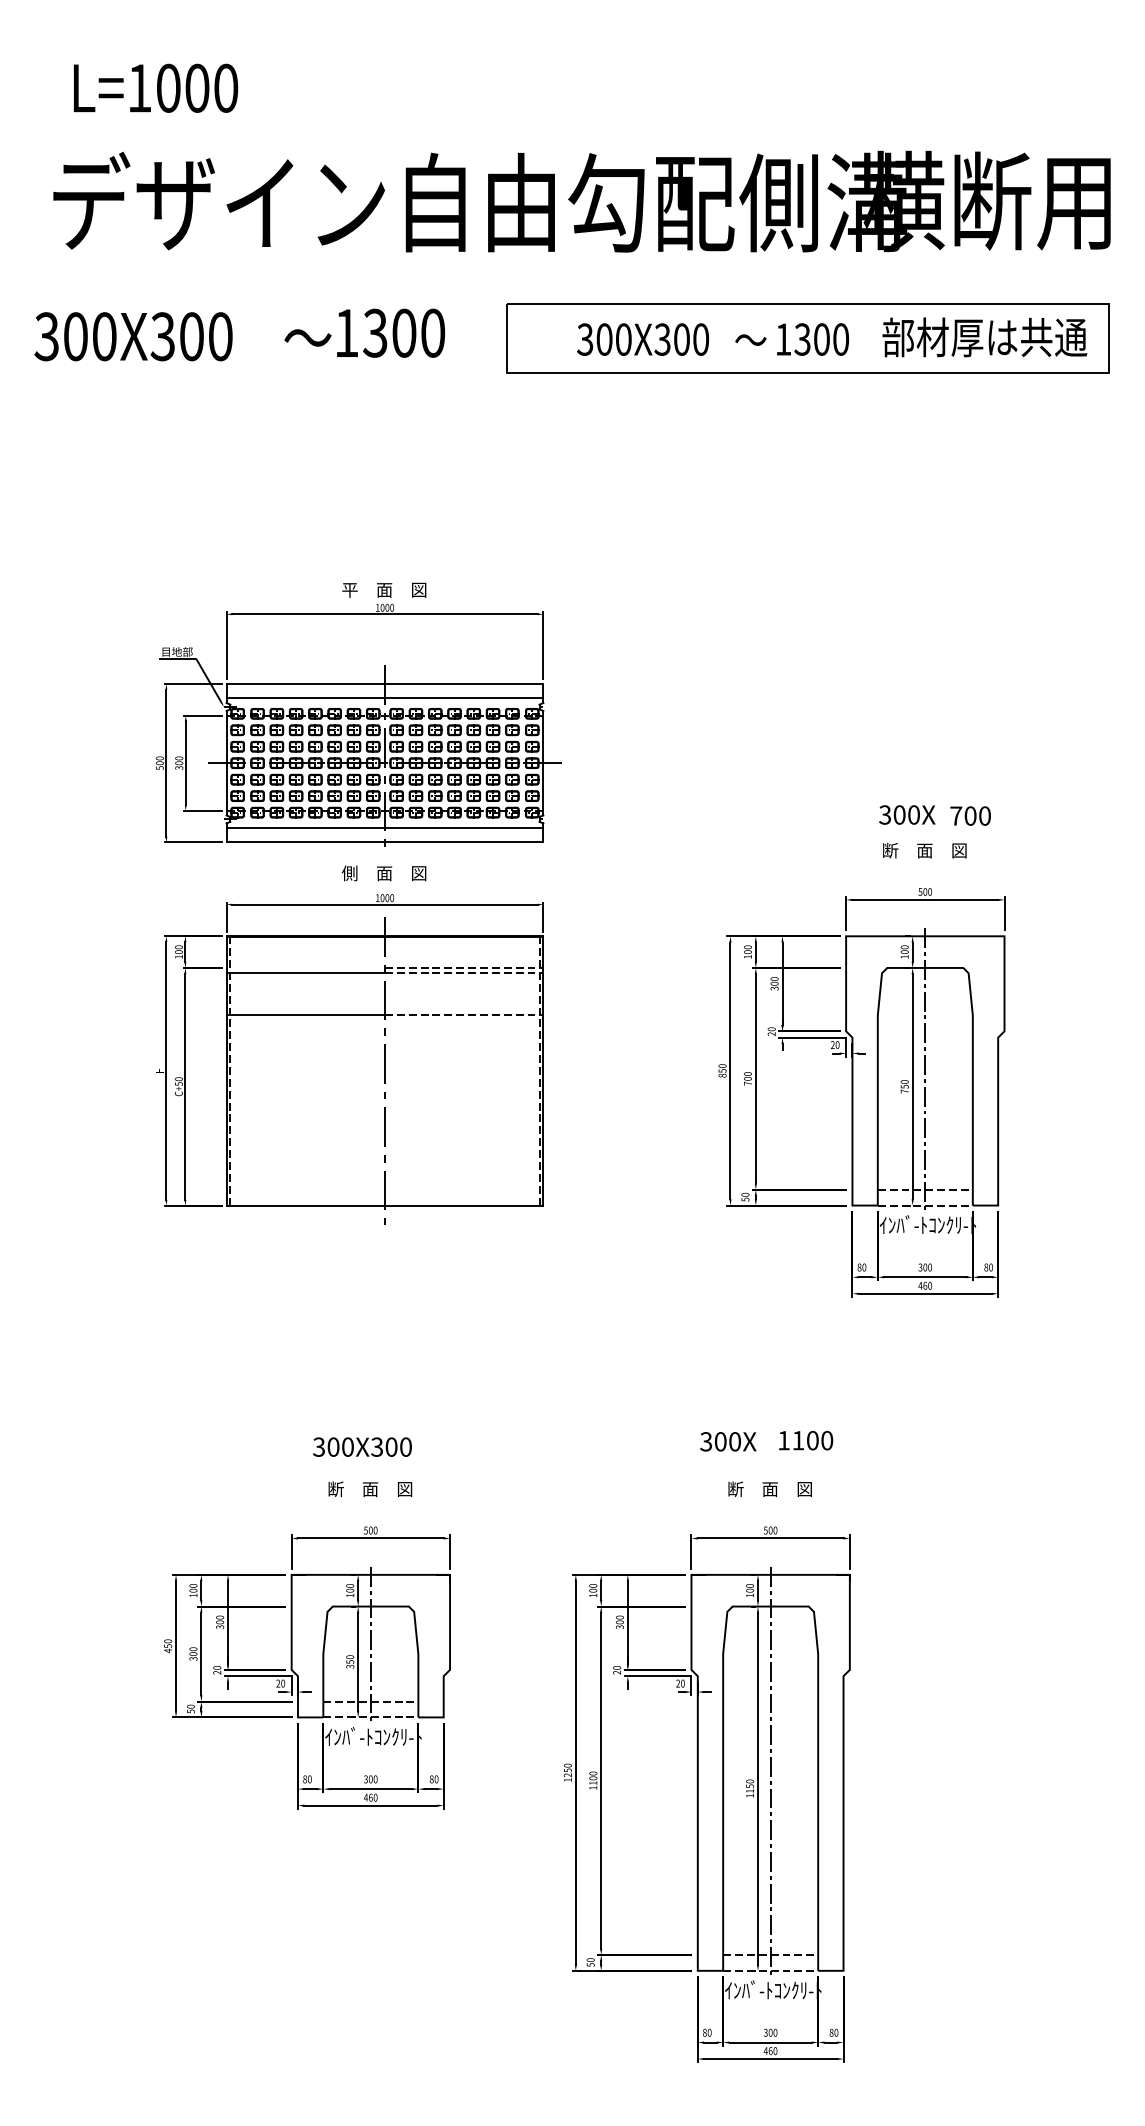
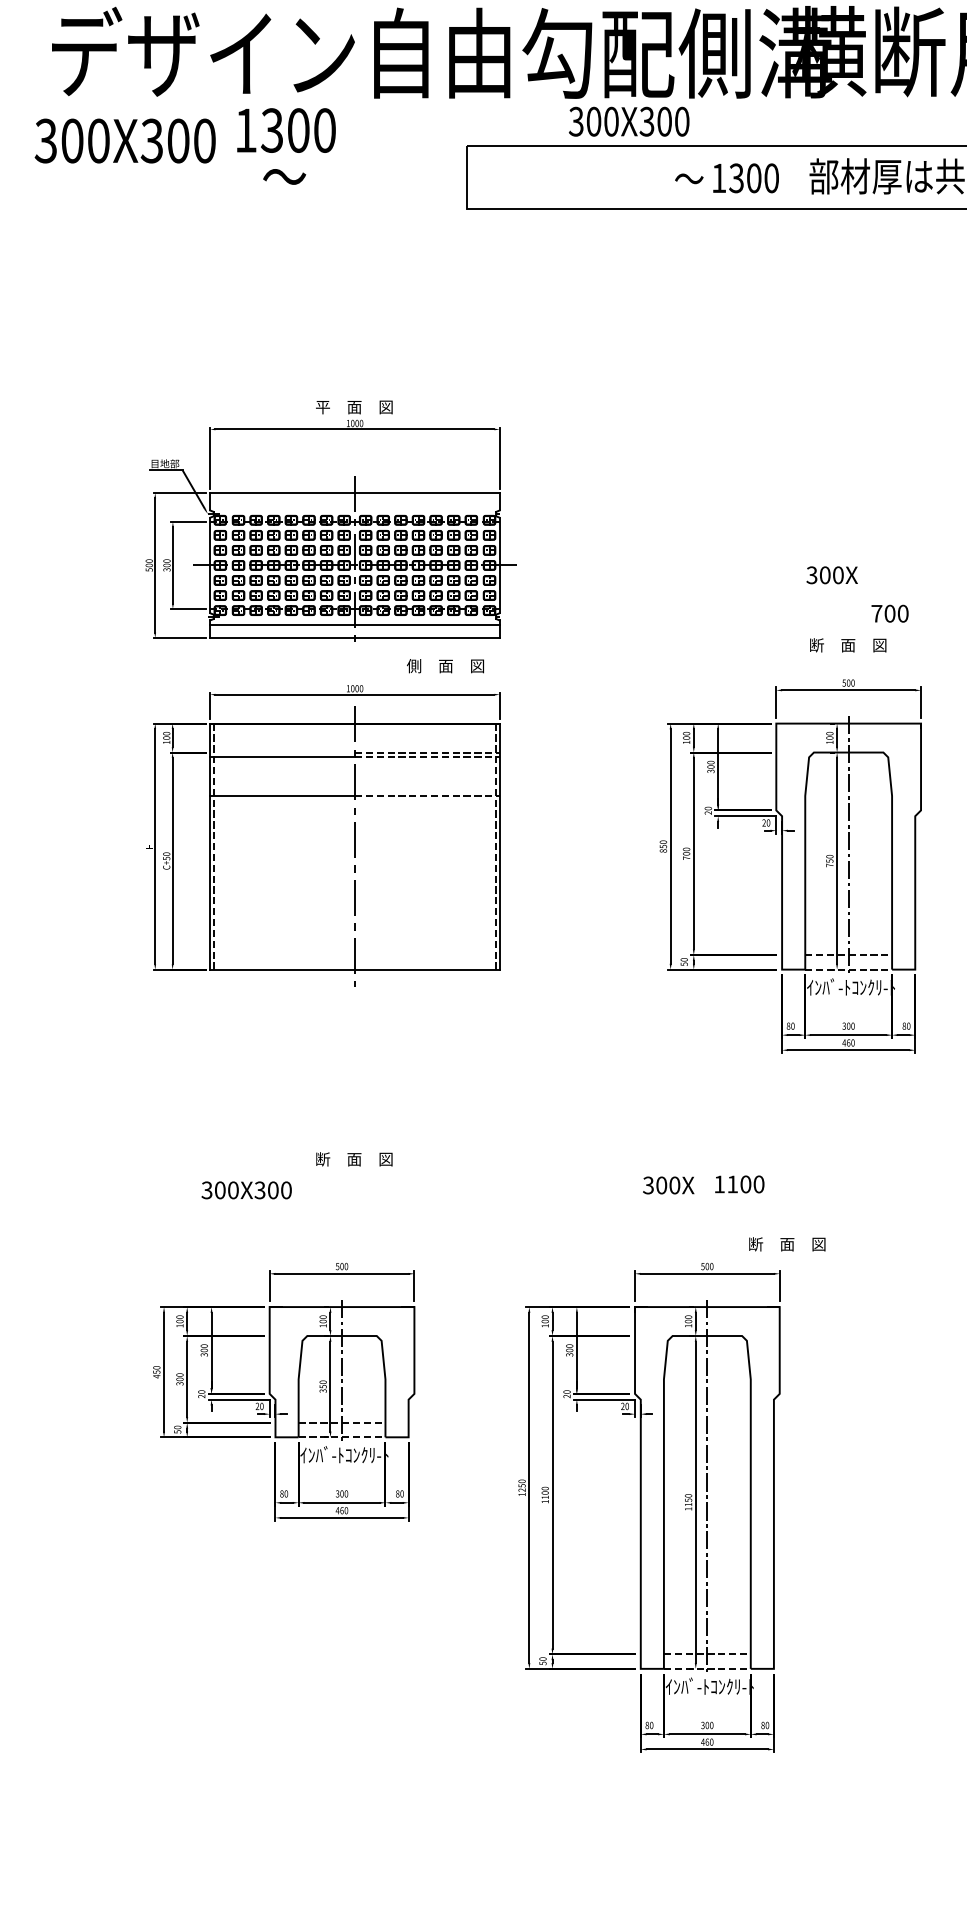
text: (391, 332) -> (286, 129), moved
text: (133, 336) -> (125, 140), moved
text: (643, 339) -> (629, 121), moved
line: (384, 698) -> (354, 506), removed
text: (907, 814) -> (832, 574), moved
text: (383, 873) -> (444, 666), moved
text: (362, 1446) -> (246, 1189), moved
text: (370, 1489) -> (354, 1159), moved
text: (769, 1489) -> (786, 1244), moved

